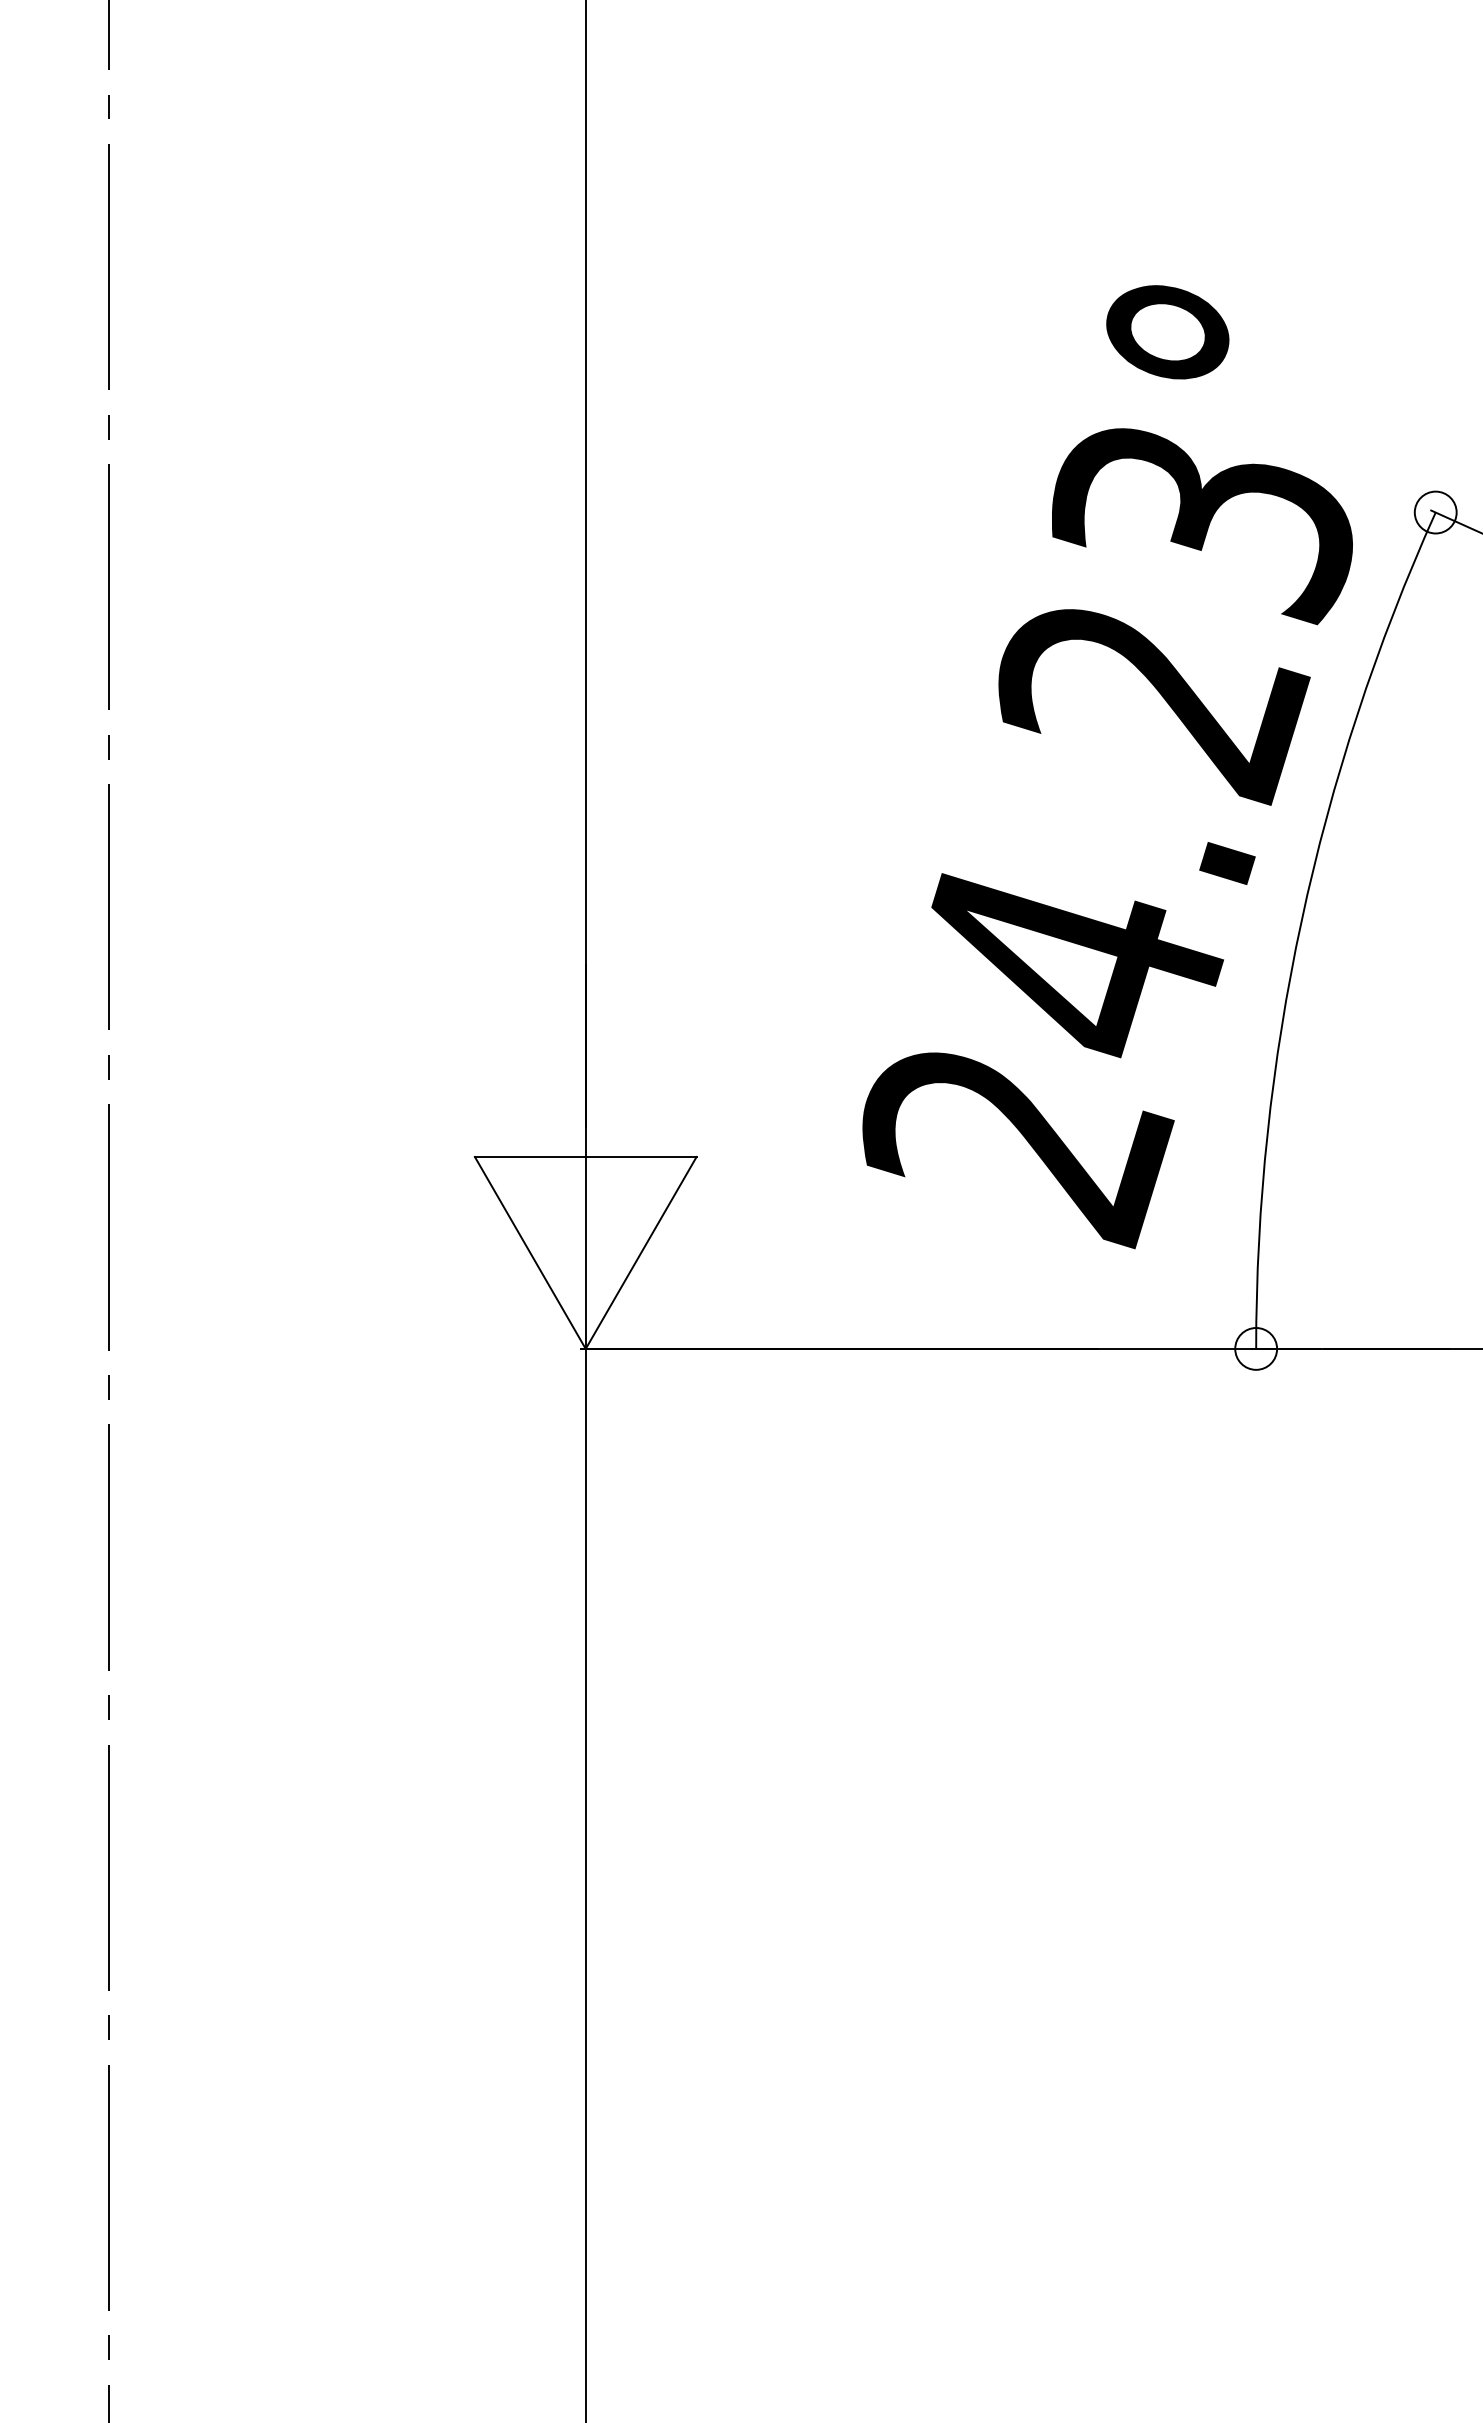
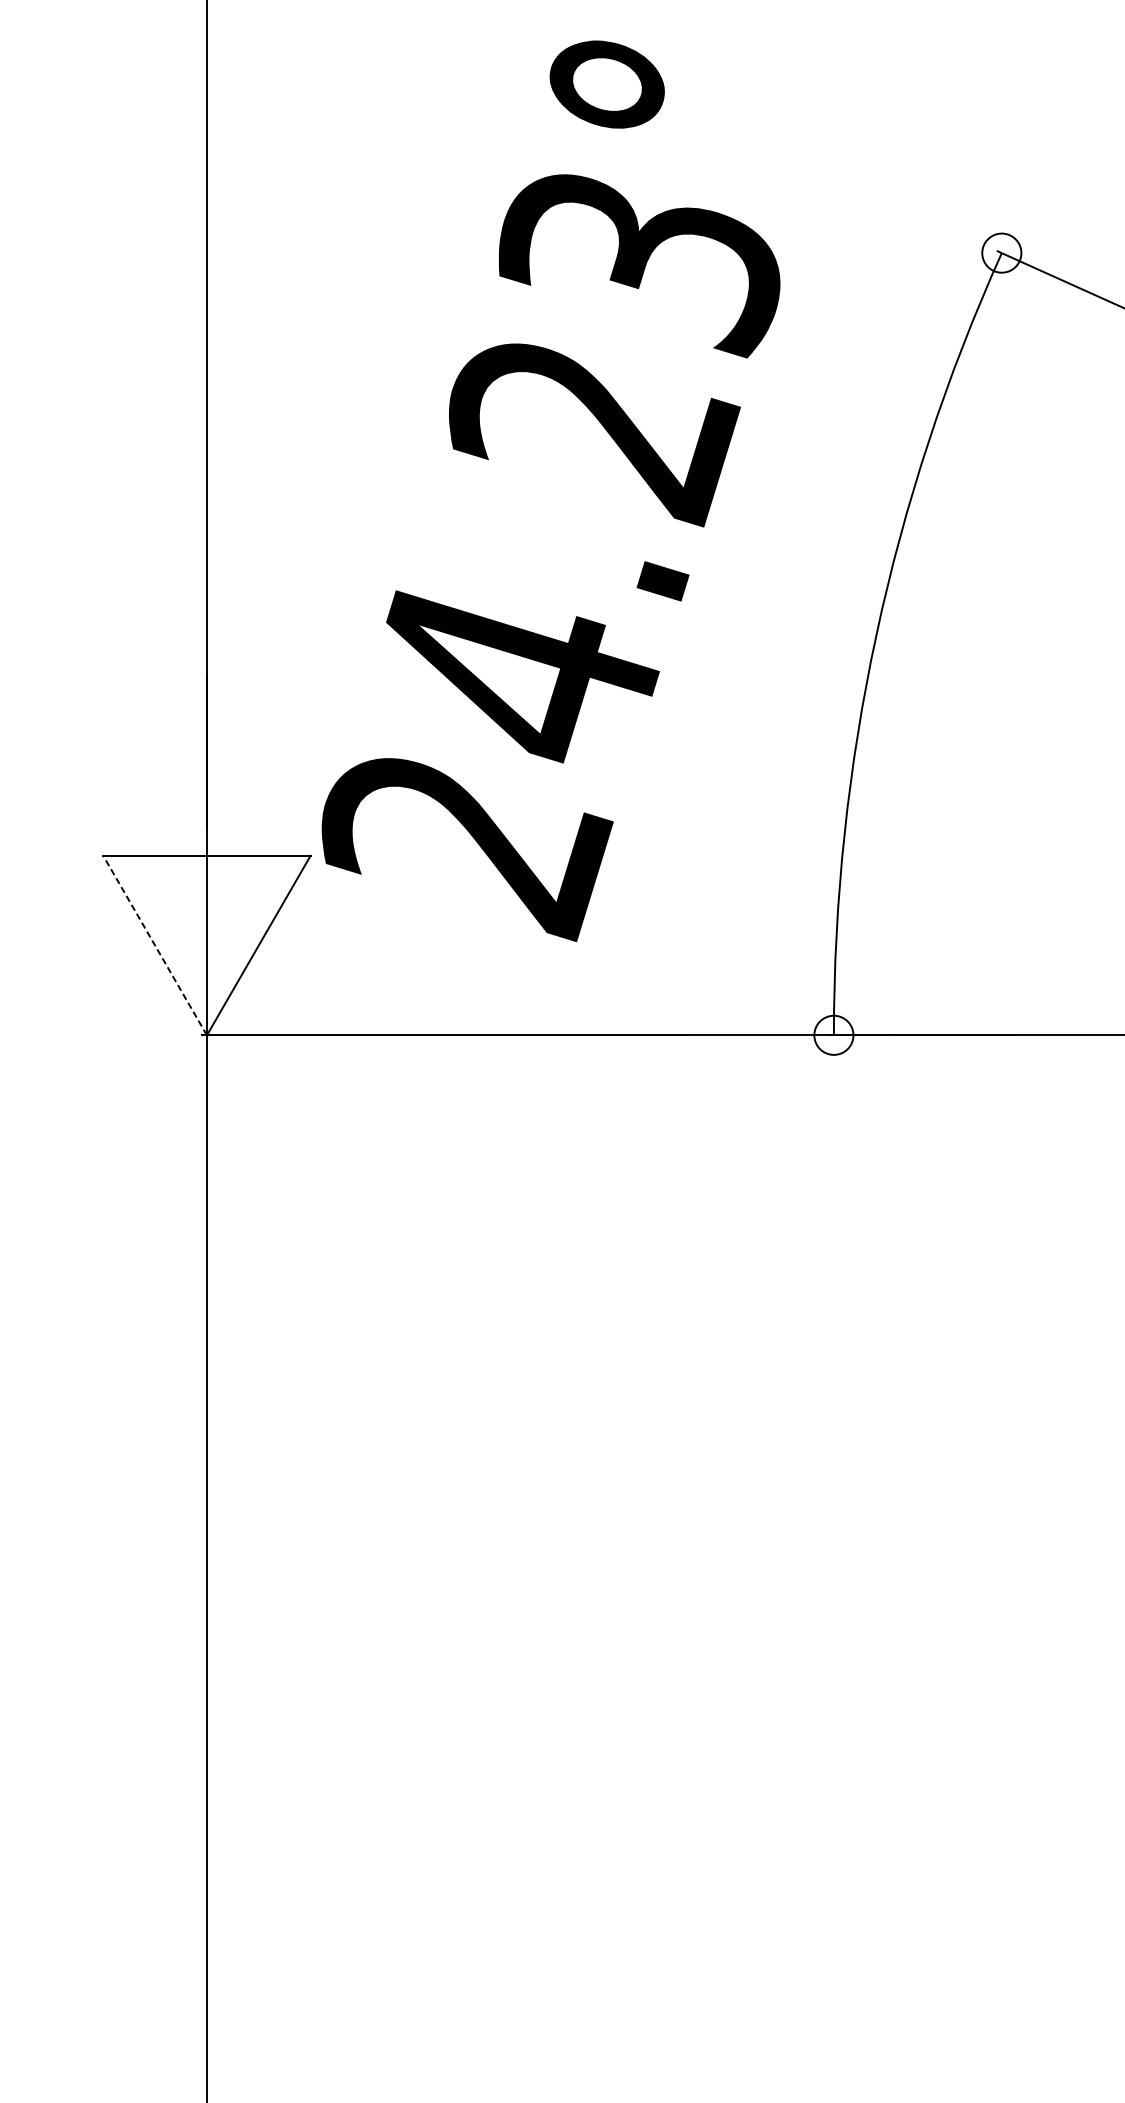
text: (1107, 767) -> (550, 491), moved
line: (530, 1252) -> (155, 945), solid -> dashed

